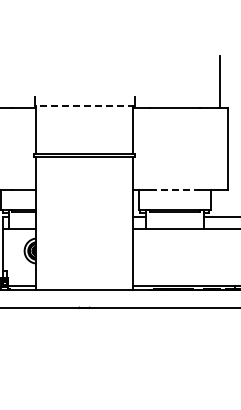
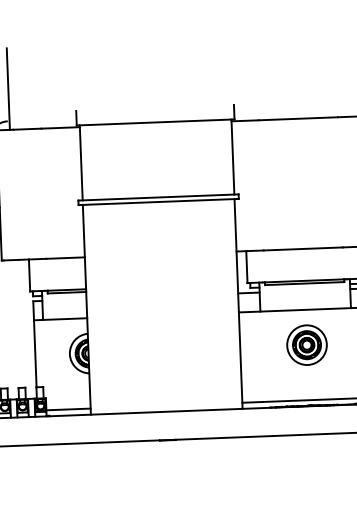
line: (84, 106) -> (155, 122), dashed -> solid
line: (175, 190) -> (304, 249), dashed -> solid
part: (174, 250) -> (306, 344), added

